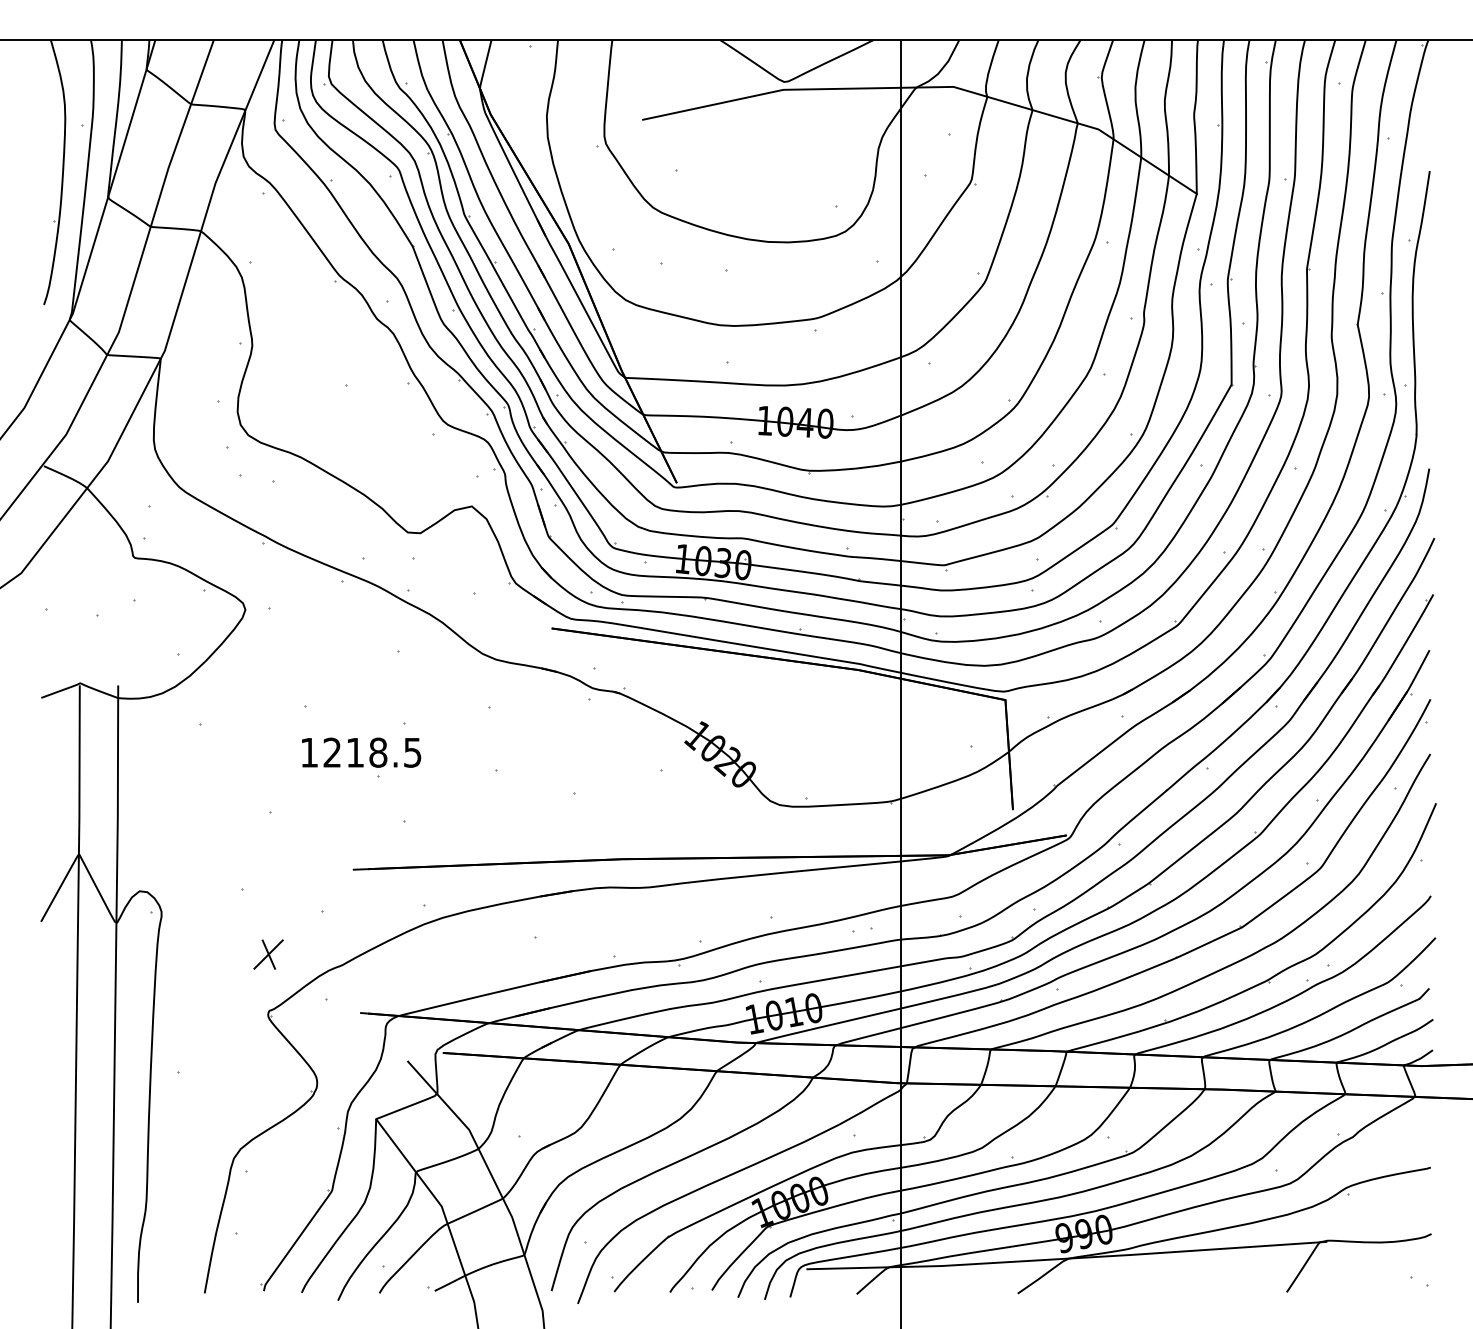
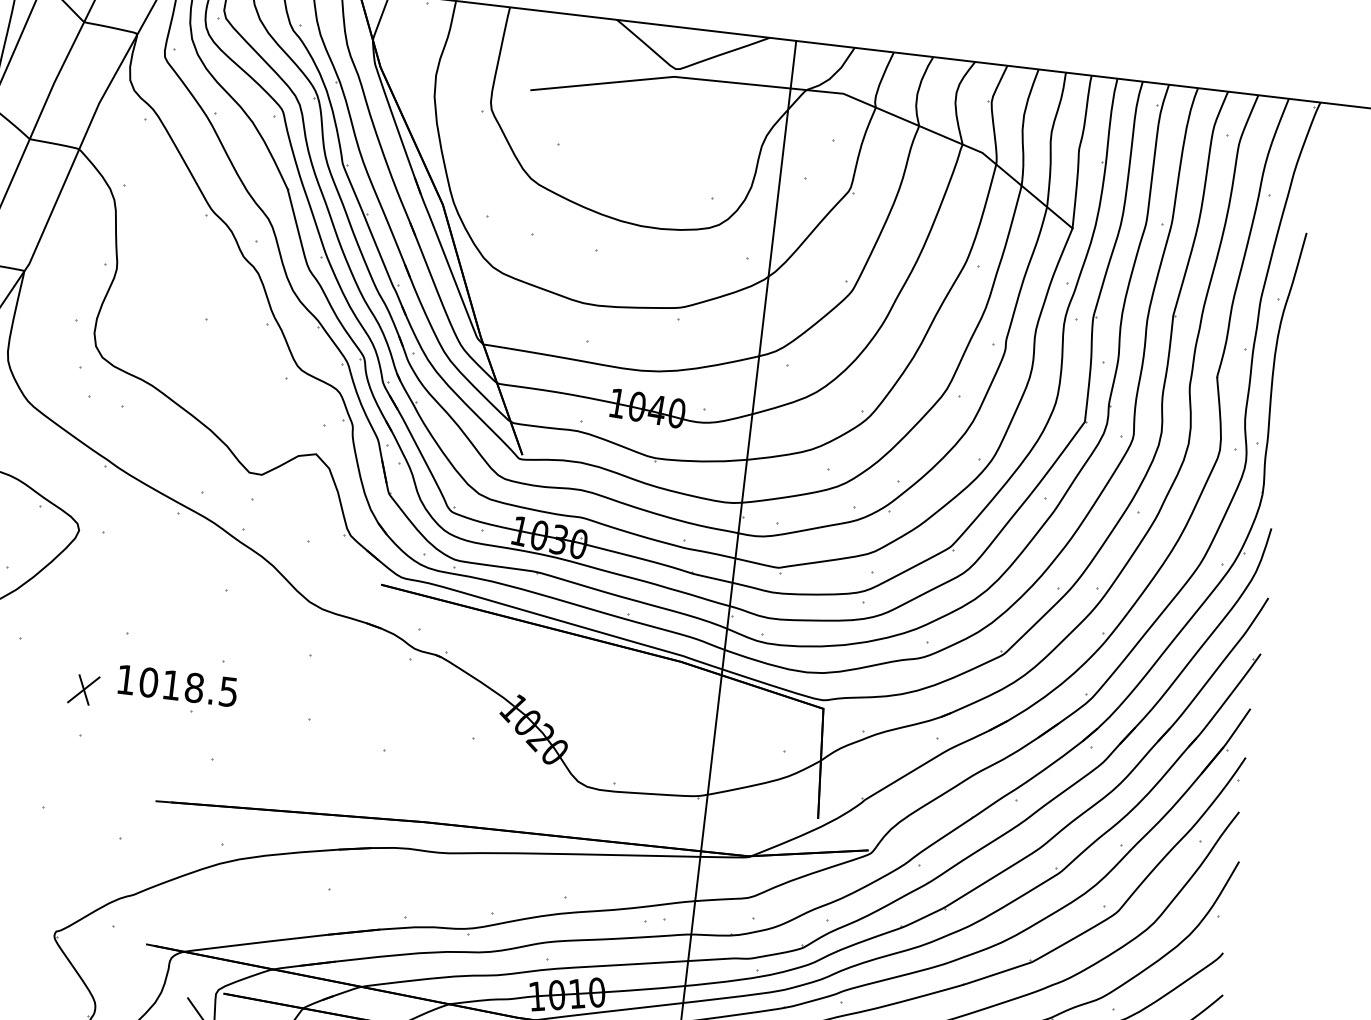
text: (332, 752) -> (148, 682), 1218.5 -> 1018.5
part: (268, 954) -> (83, 689), moved

